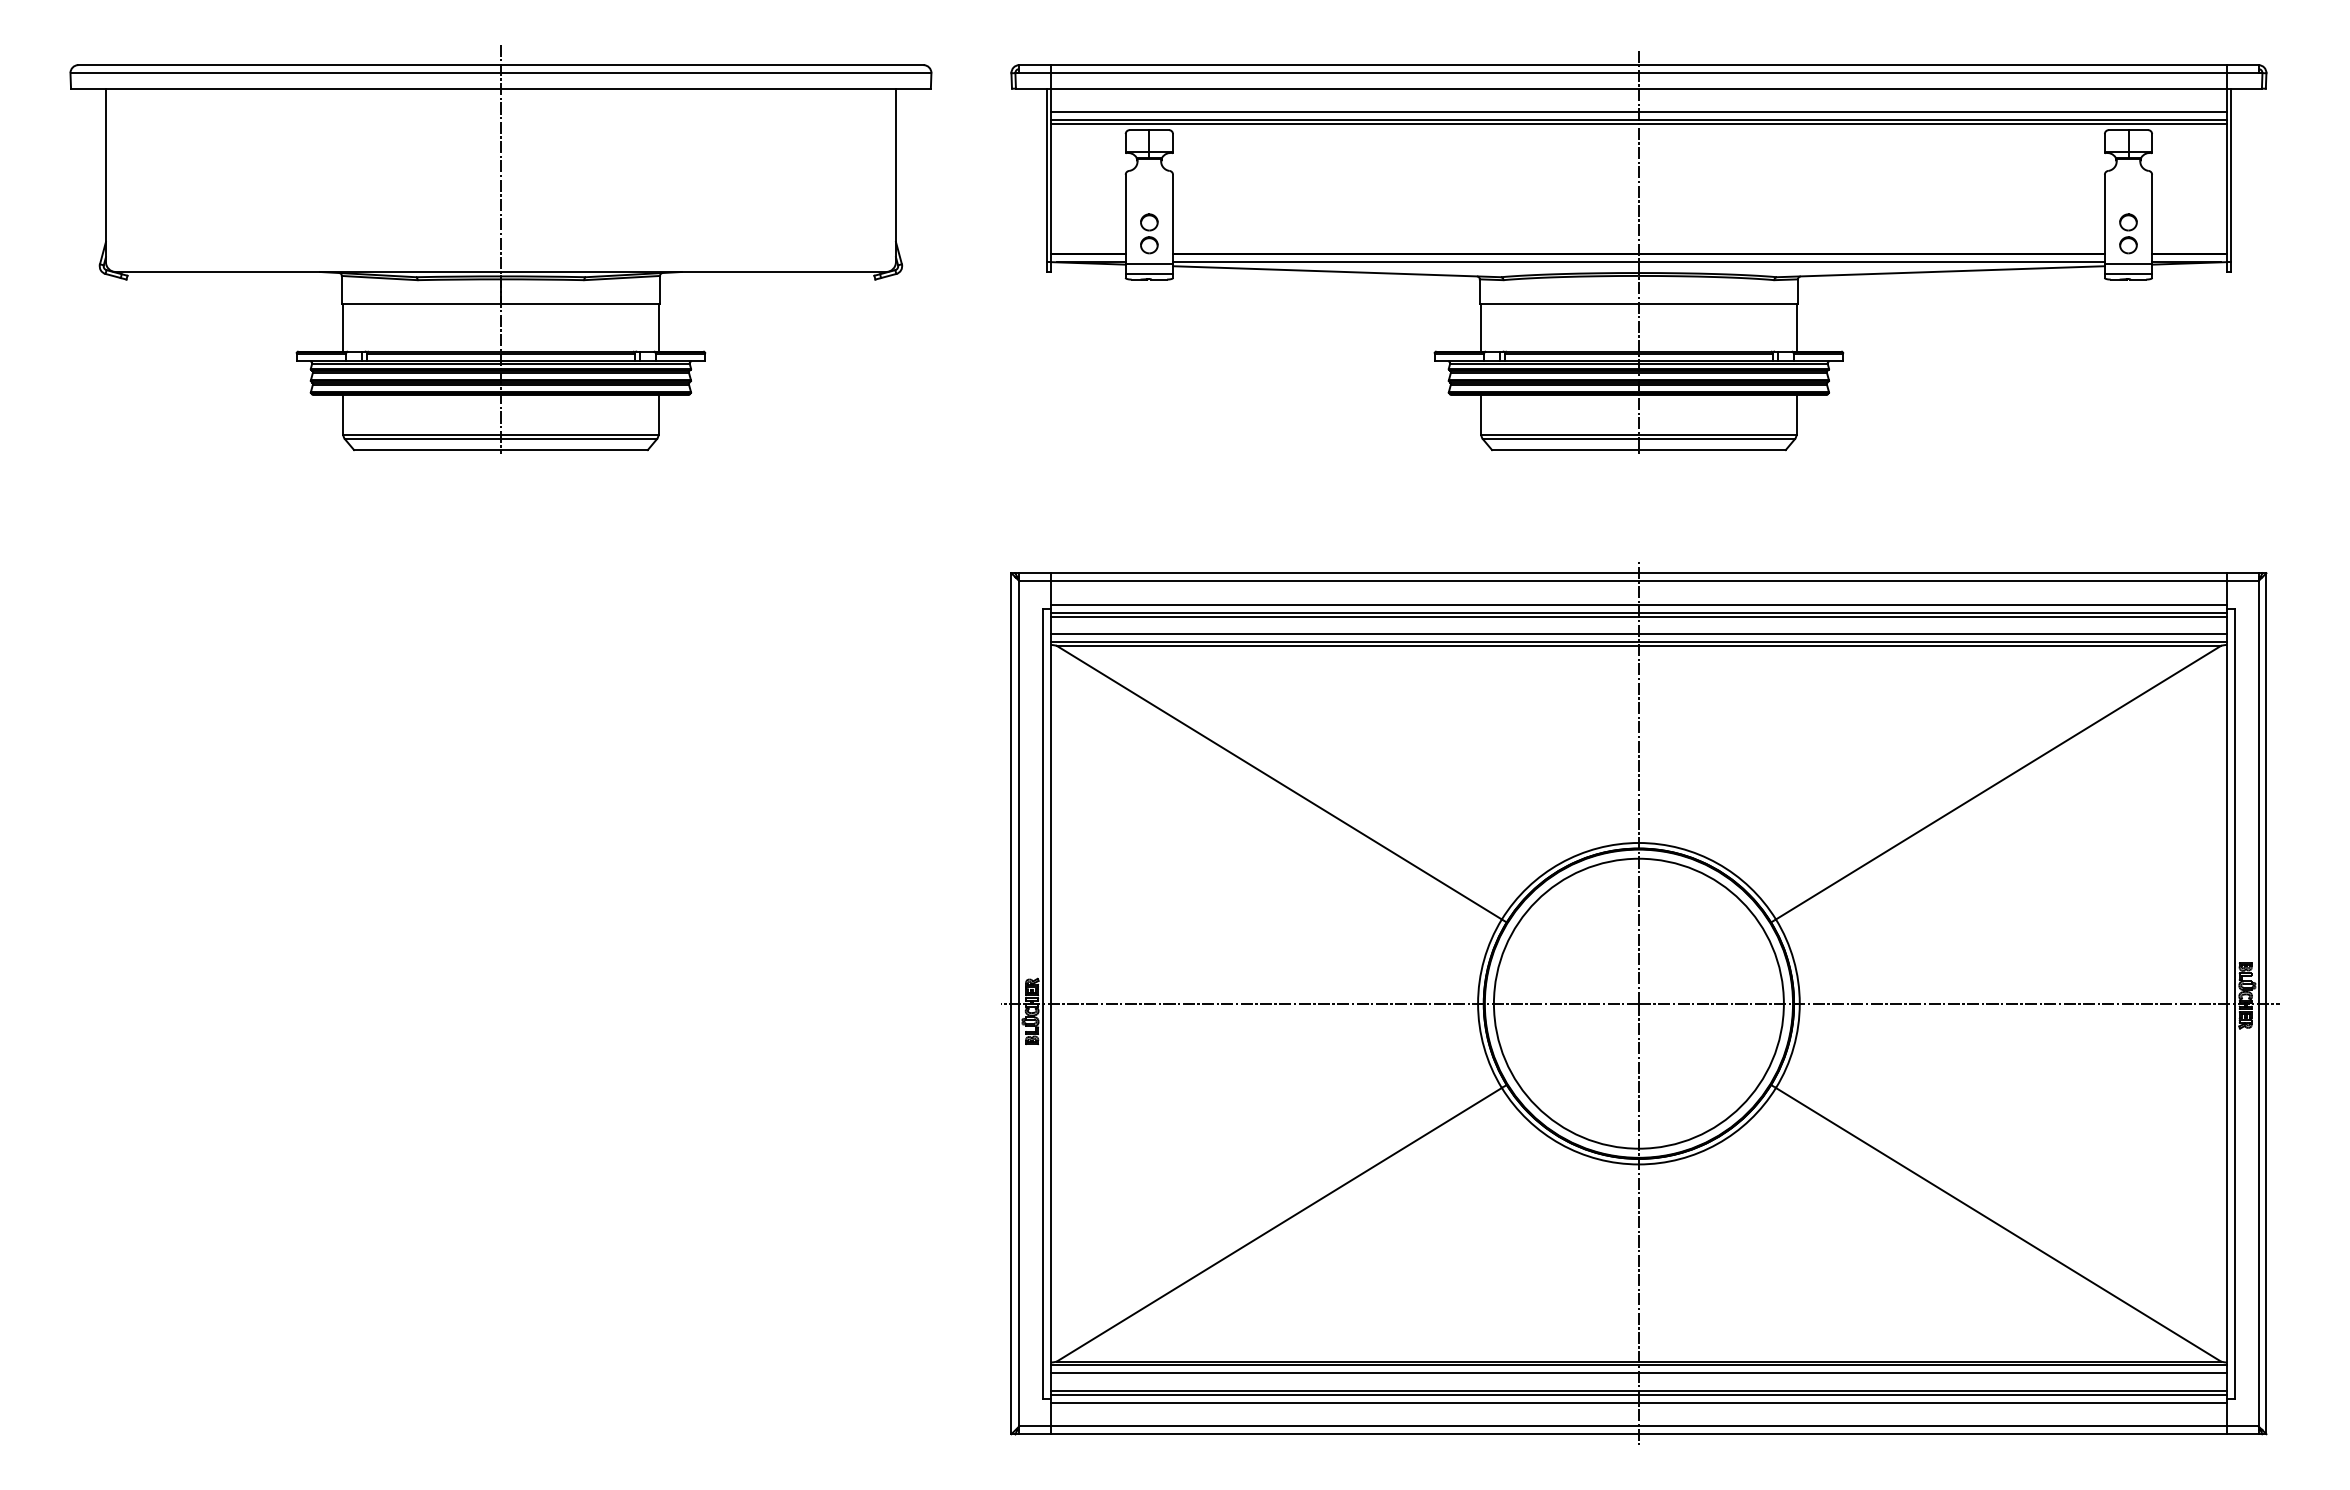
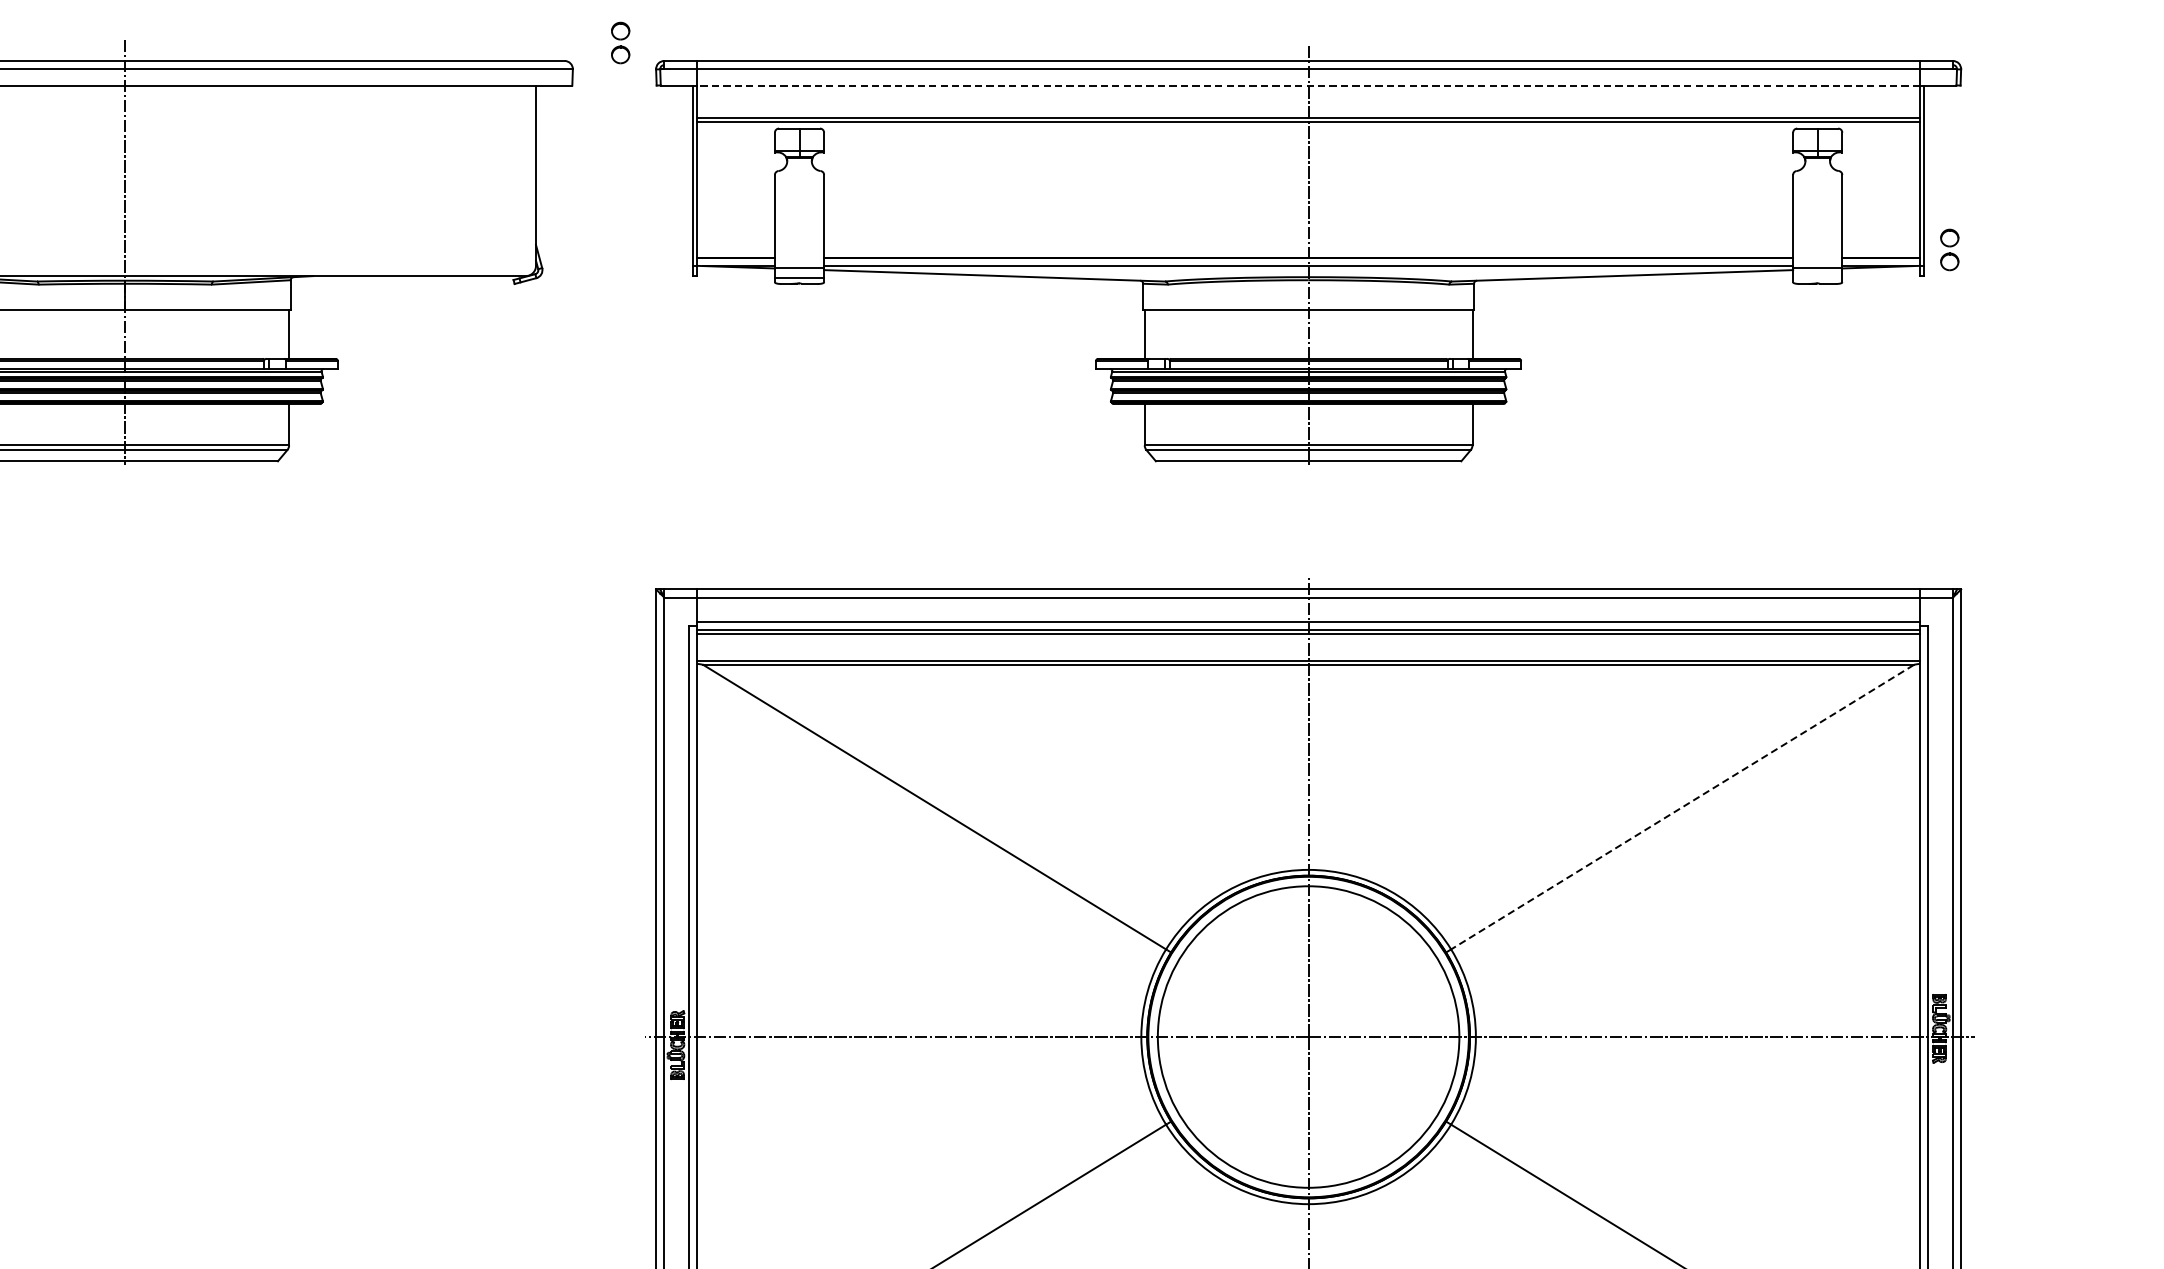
line: (1638, 88) -> (1308, 85), solid -> dashed
line: (1638, 112) -> (1308, 110), removed
part: (1149, 233) -> (620, 42), moved
part: (2128, 233) -> (1949, 249), moved
line: (2128, 273) -> (1817, 277), removed
line: (1638, 634) -> (1308, 653), removed
line: (1998, 782) -> (1682, 806), solid -> dashed

